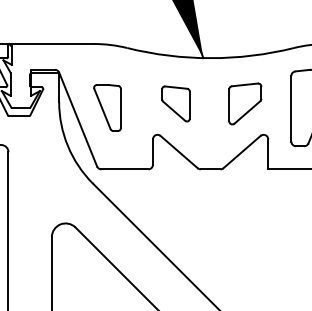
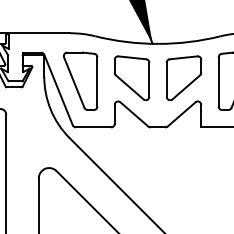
part: (175, 103) -> (131, 77), size x1.67
part: (245, 103) -> (184, 77), size x1.43
part: (107, 107) -> (80, 80), size x1.67

